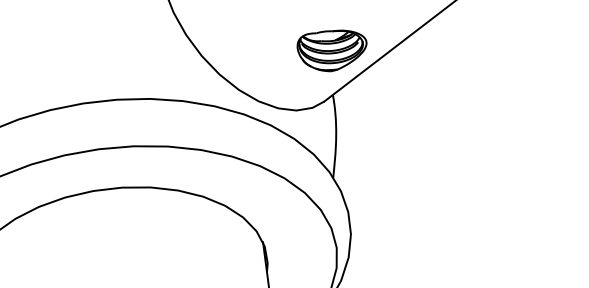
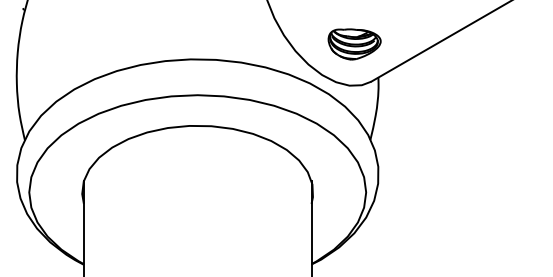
part: (332, 50) -> (354, 44), moved

